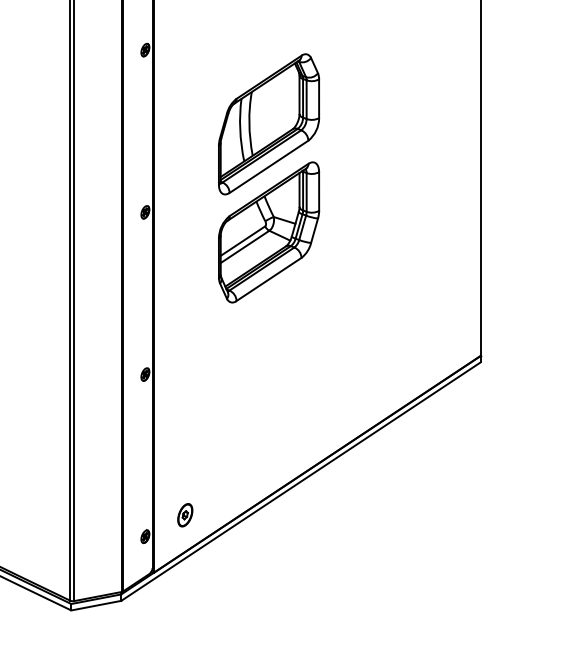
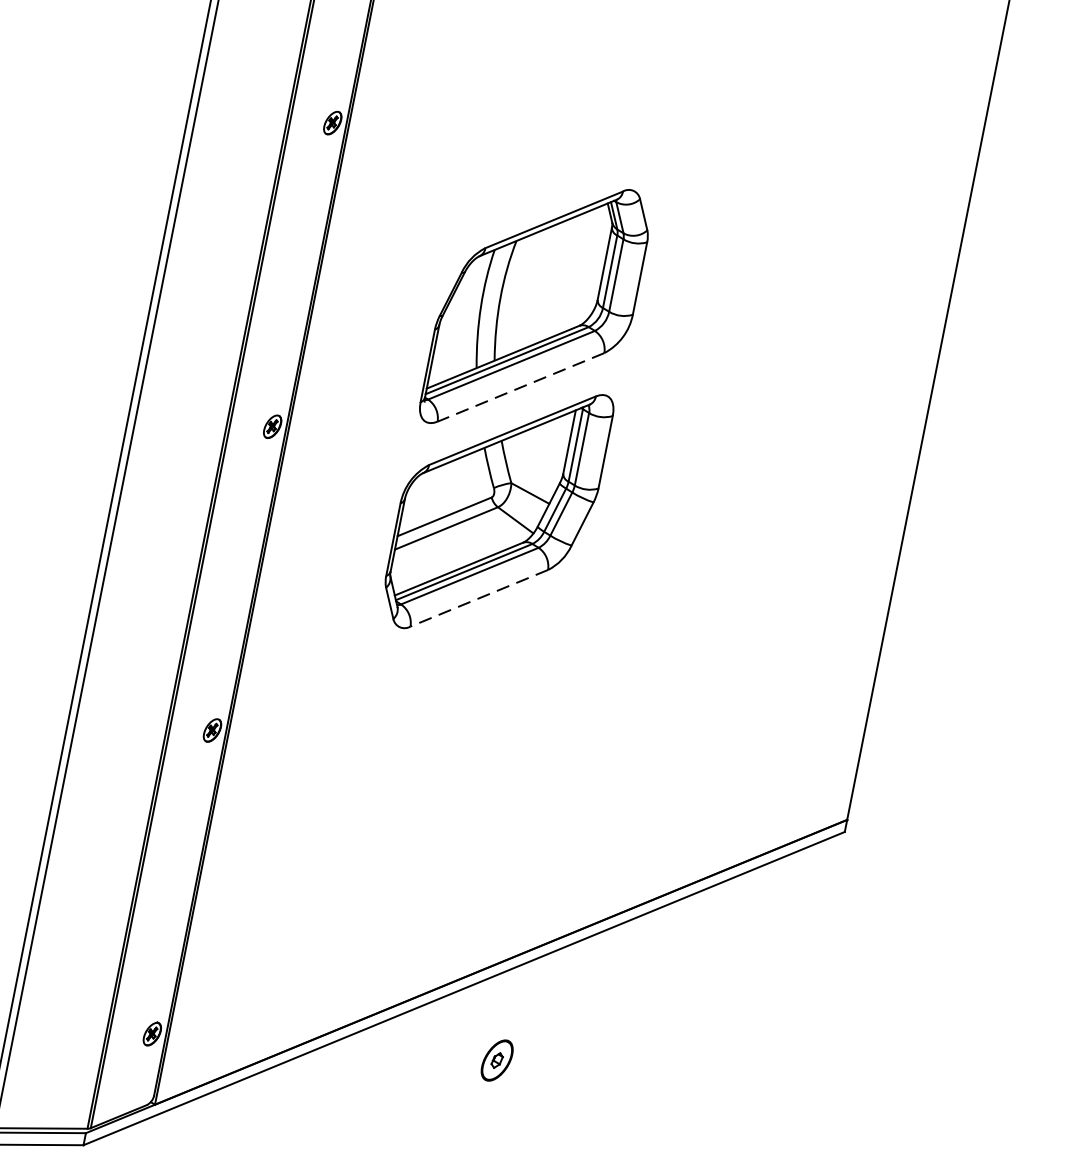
line: (268, 167) -> (519, 388), solid -> dashed
line: (269, 279) -> (480, 598), solid -> dashed
part: (185, 515) -> (497, 1061), moved

